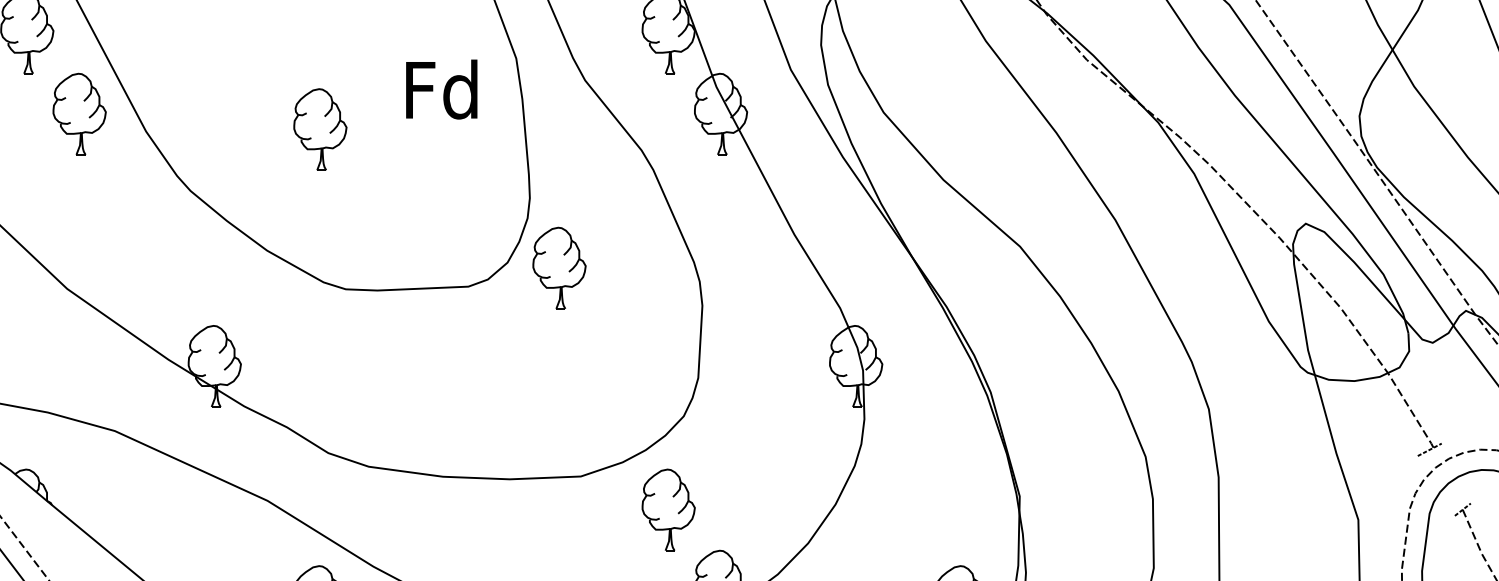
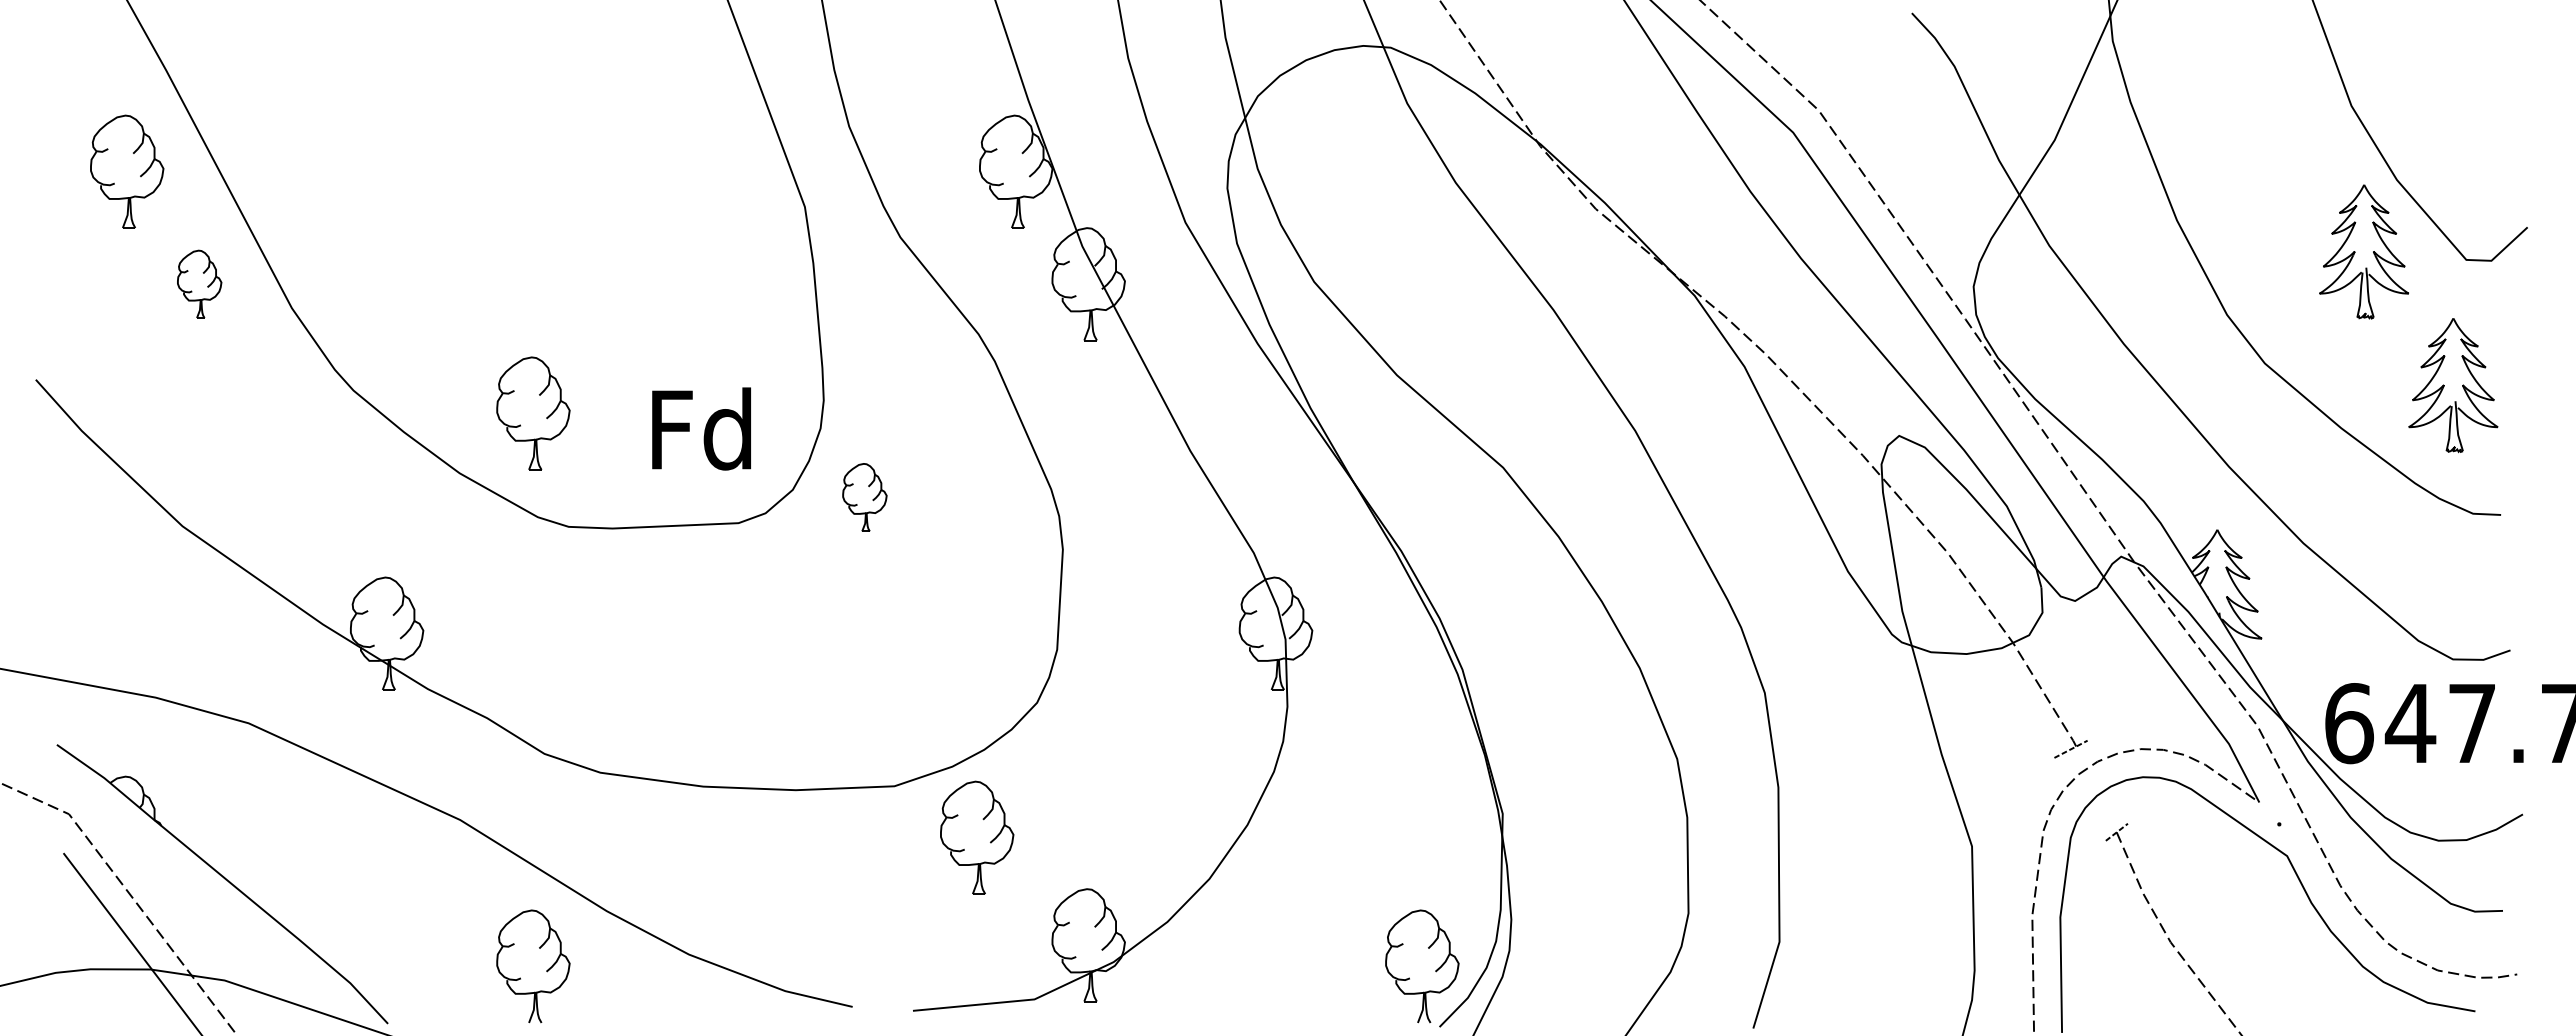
text: (441, 89) -> (701, 428), moved
part: (79, 114) -> (199, 284), size x0.6
part: (320, 129) -> (533, 413), moved
part: (559, 268) -> (864, 497), size x0.6
part: (668, 509) -> (977, 837), moved

